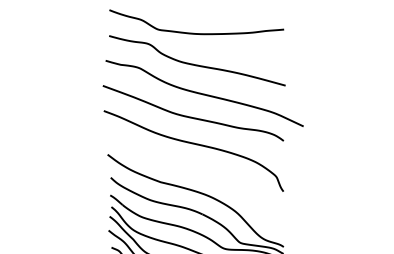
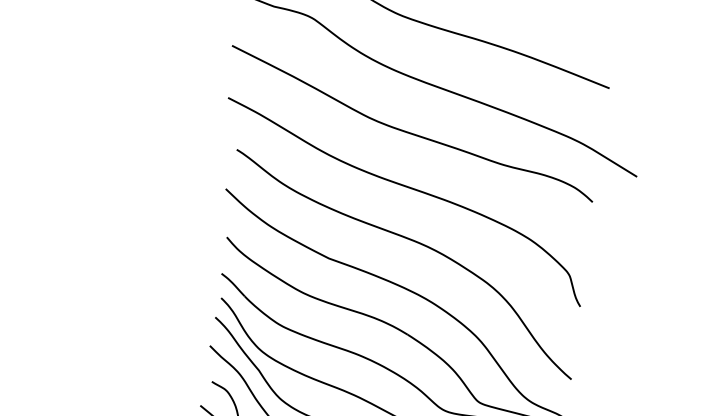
curve: (200, 170) -> (413, 243), added

